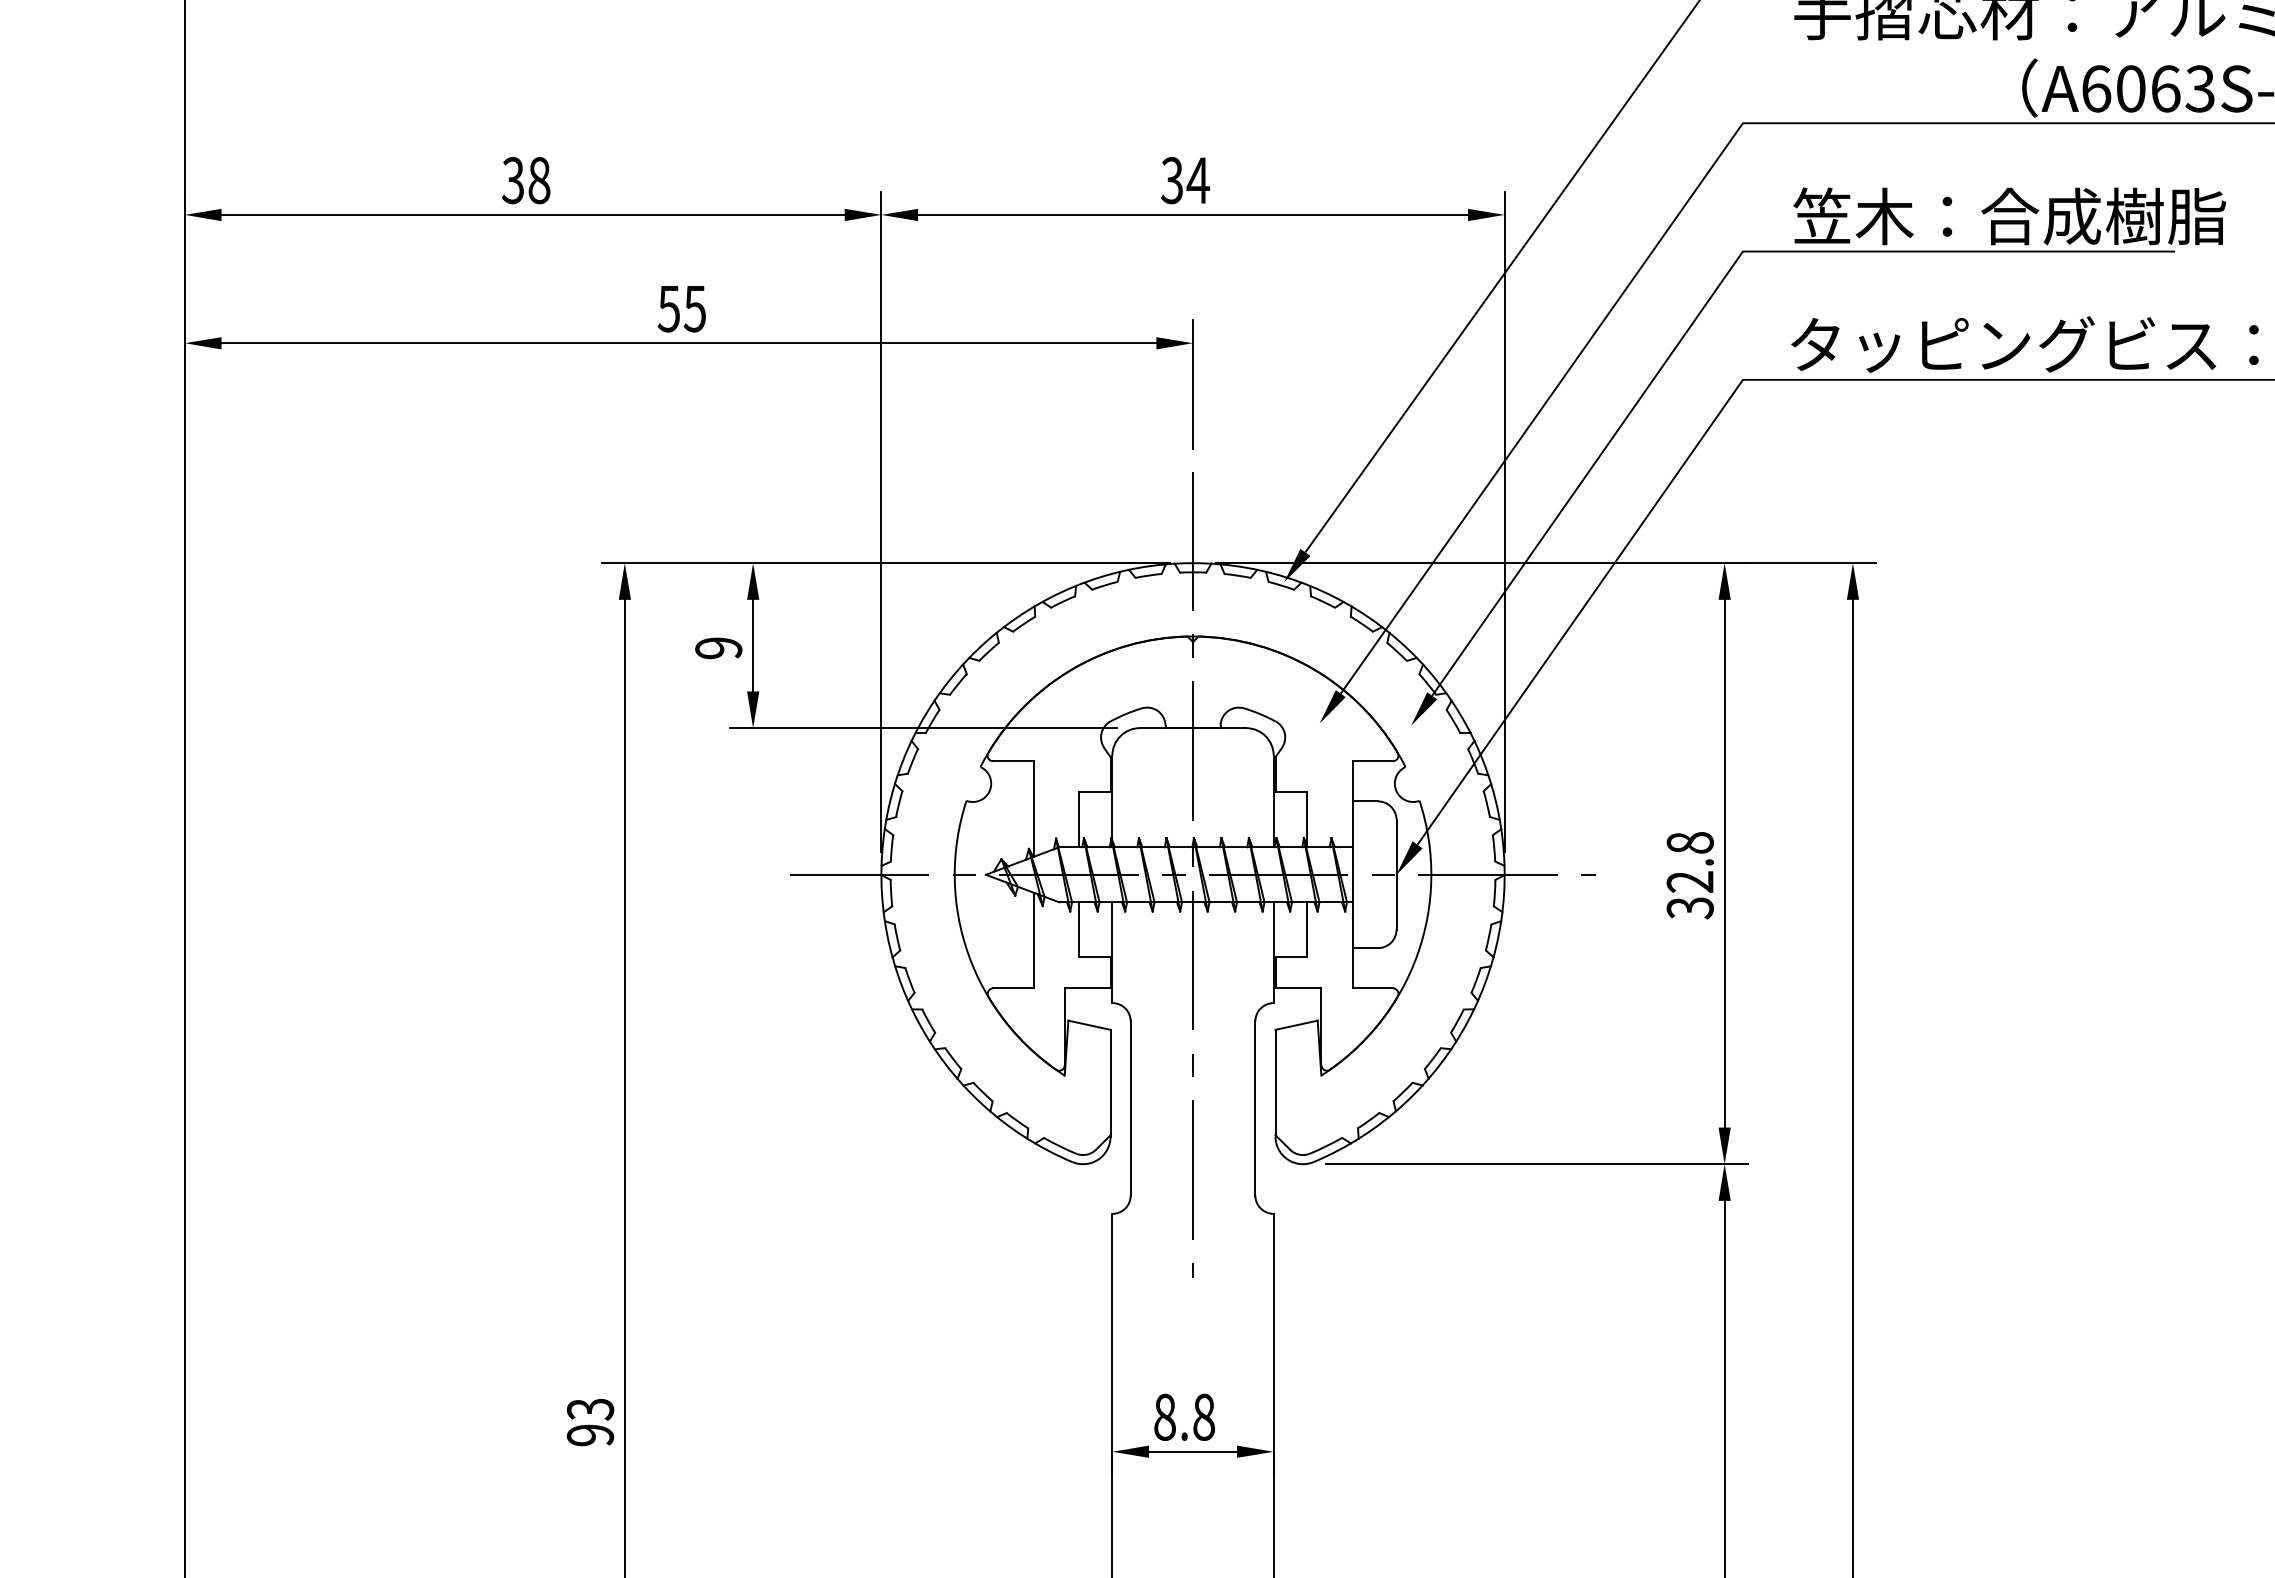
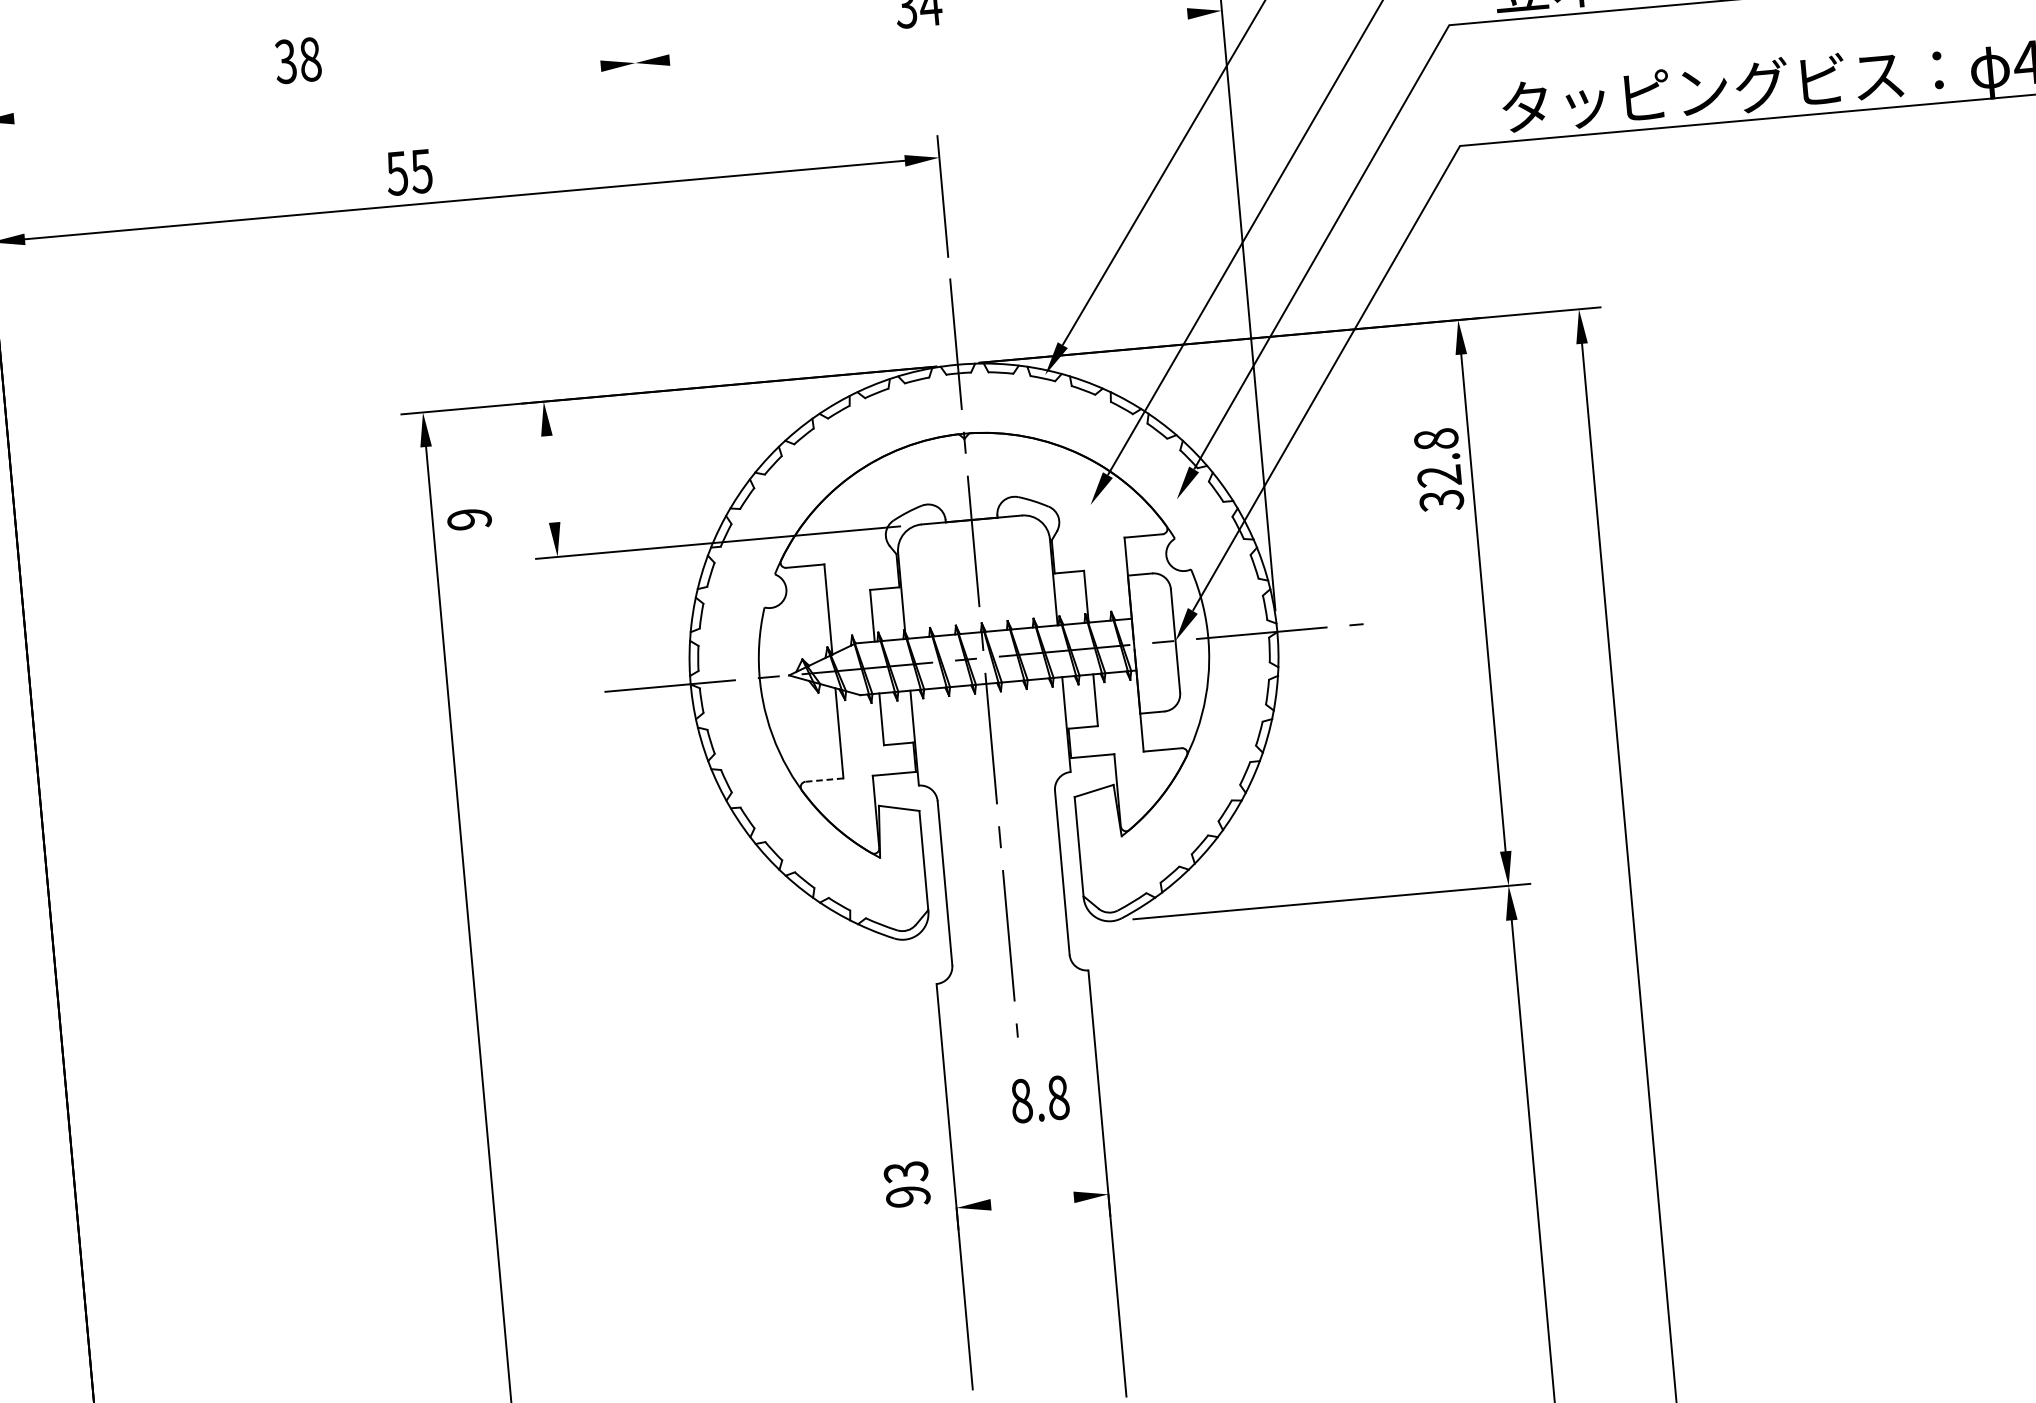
line: (532, 214) -> (306, 92), removed
line: (1192, 214) -> (928, 36), removed
text: (681, 309) -> (408, 173), moved
line: (881, 521) -> (661, 351), removed
line: (753, 645) -> (551, 479), removed
text: (718, 648) -> (469, 519), moved
text: (1689, 875) -> (1438, 470), moved
line: (1012, 988) -> (823, 780), solid -> dashed
text: (1184, 1416) -> (1039, 1098), moved
text: (590, 1422) -> (907, 1184), moved
line: (1193, 1451) -> (1032, 1200), removed

